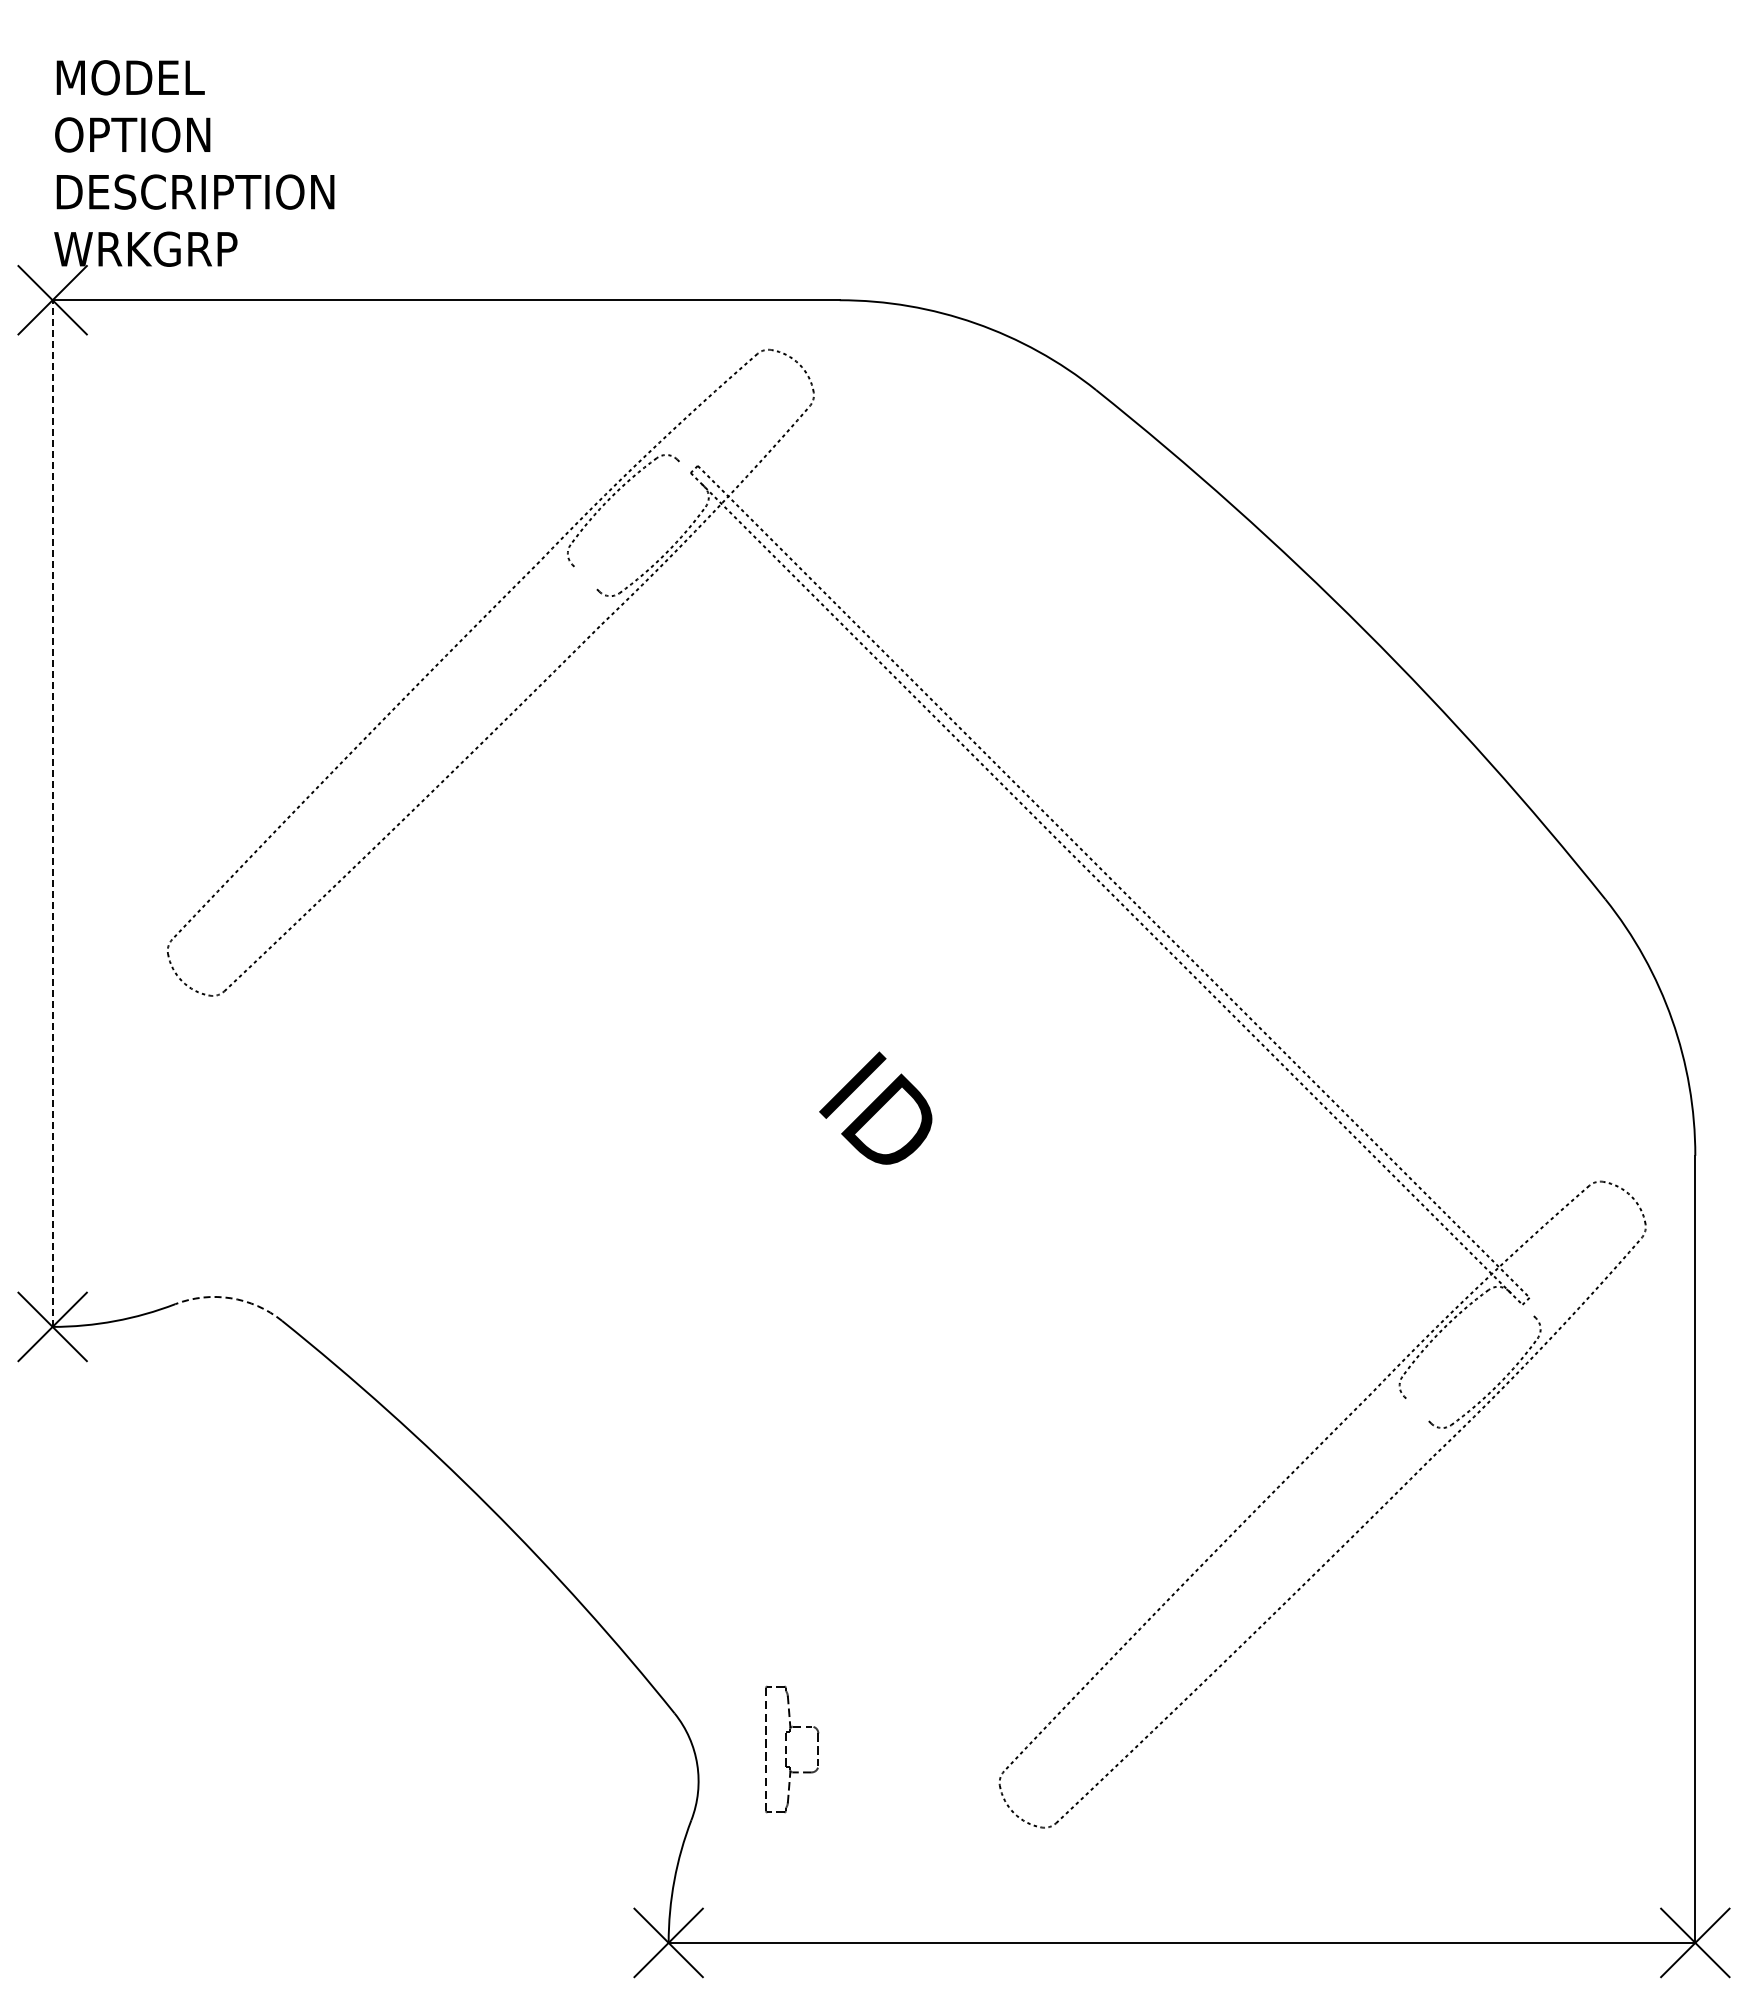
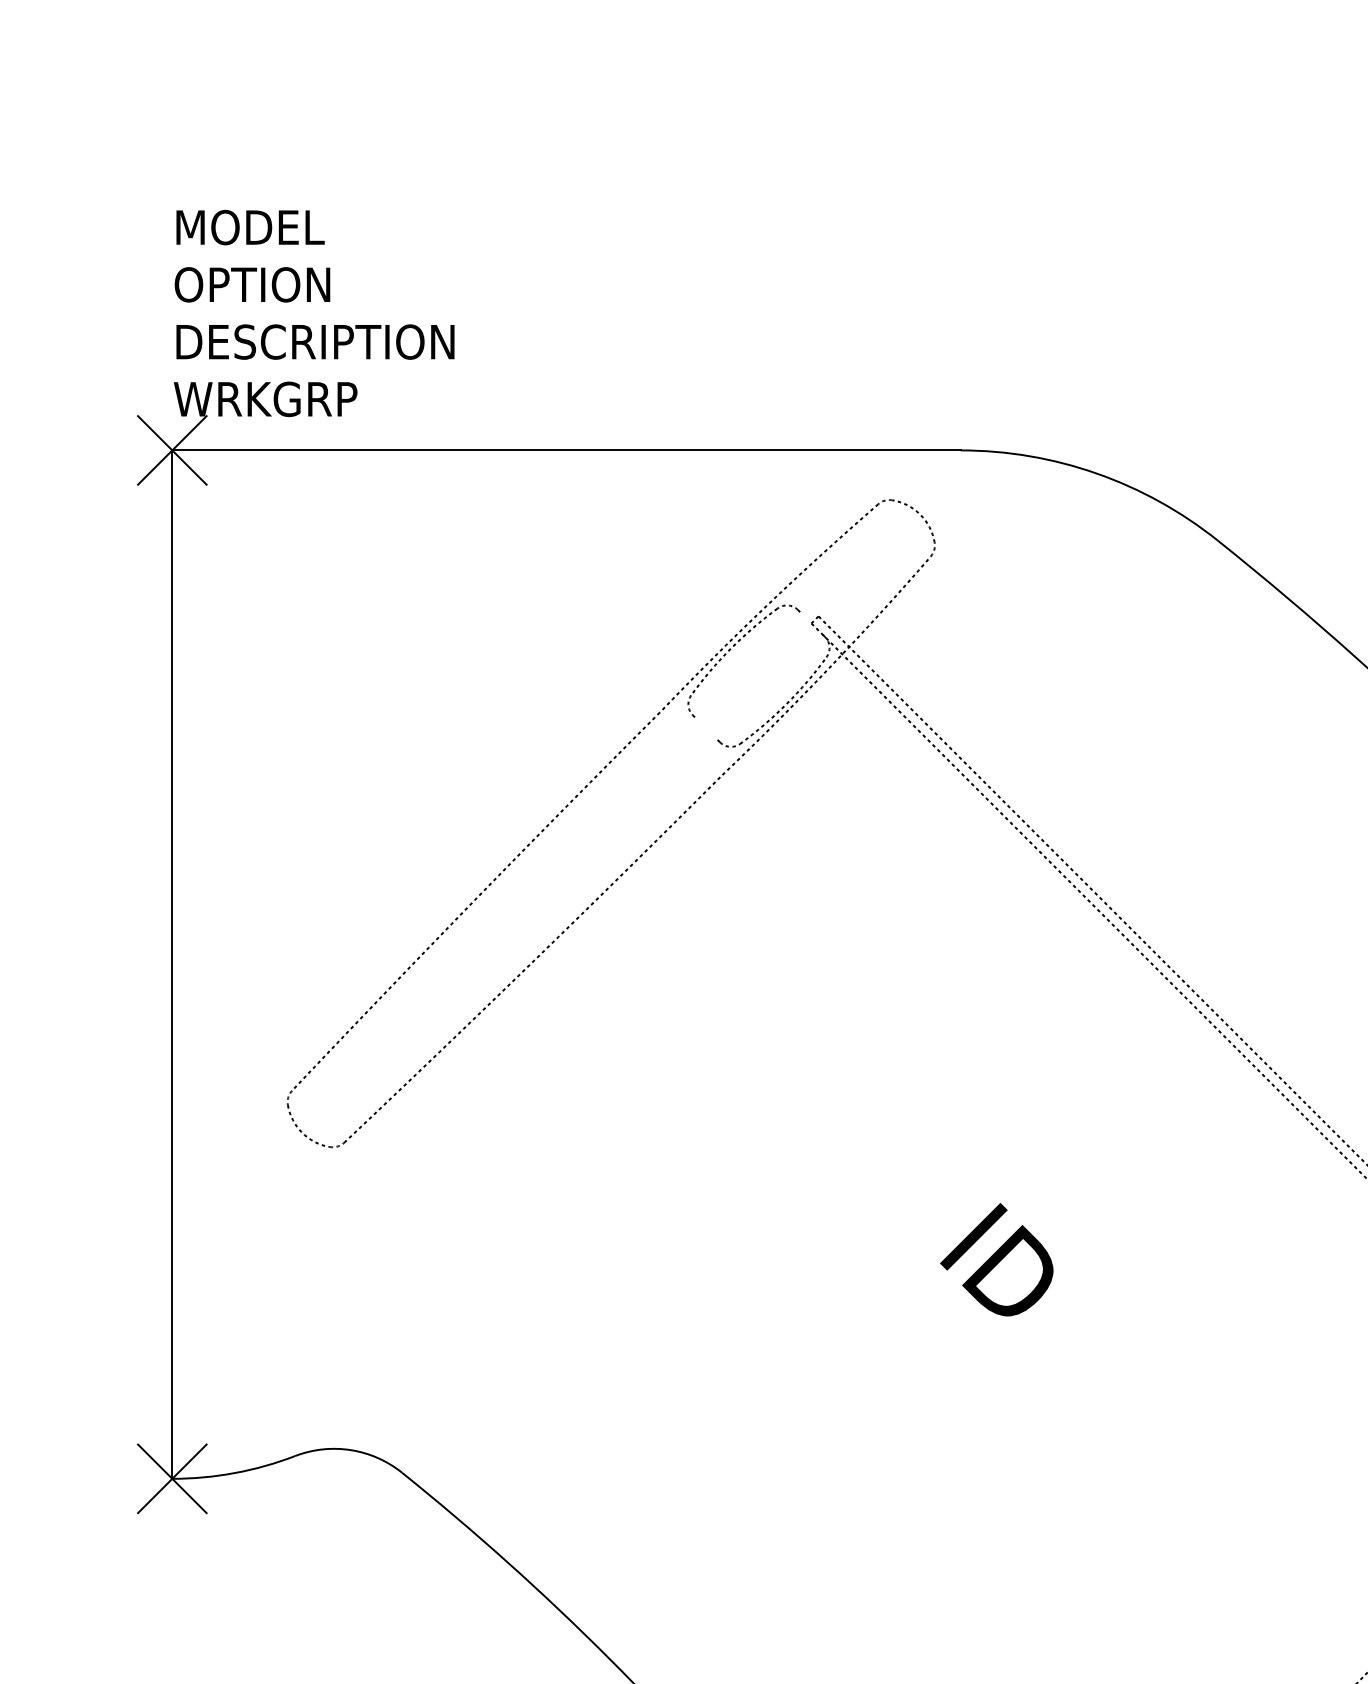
line: (52, 813) -> (172, 964), dashed -> solid
arc: (230, 1298) -> (350, 1450), dashed -> solid

